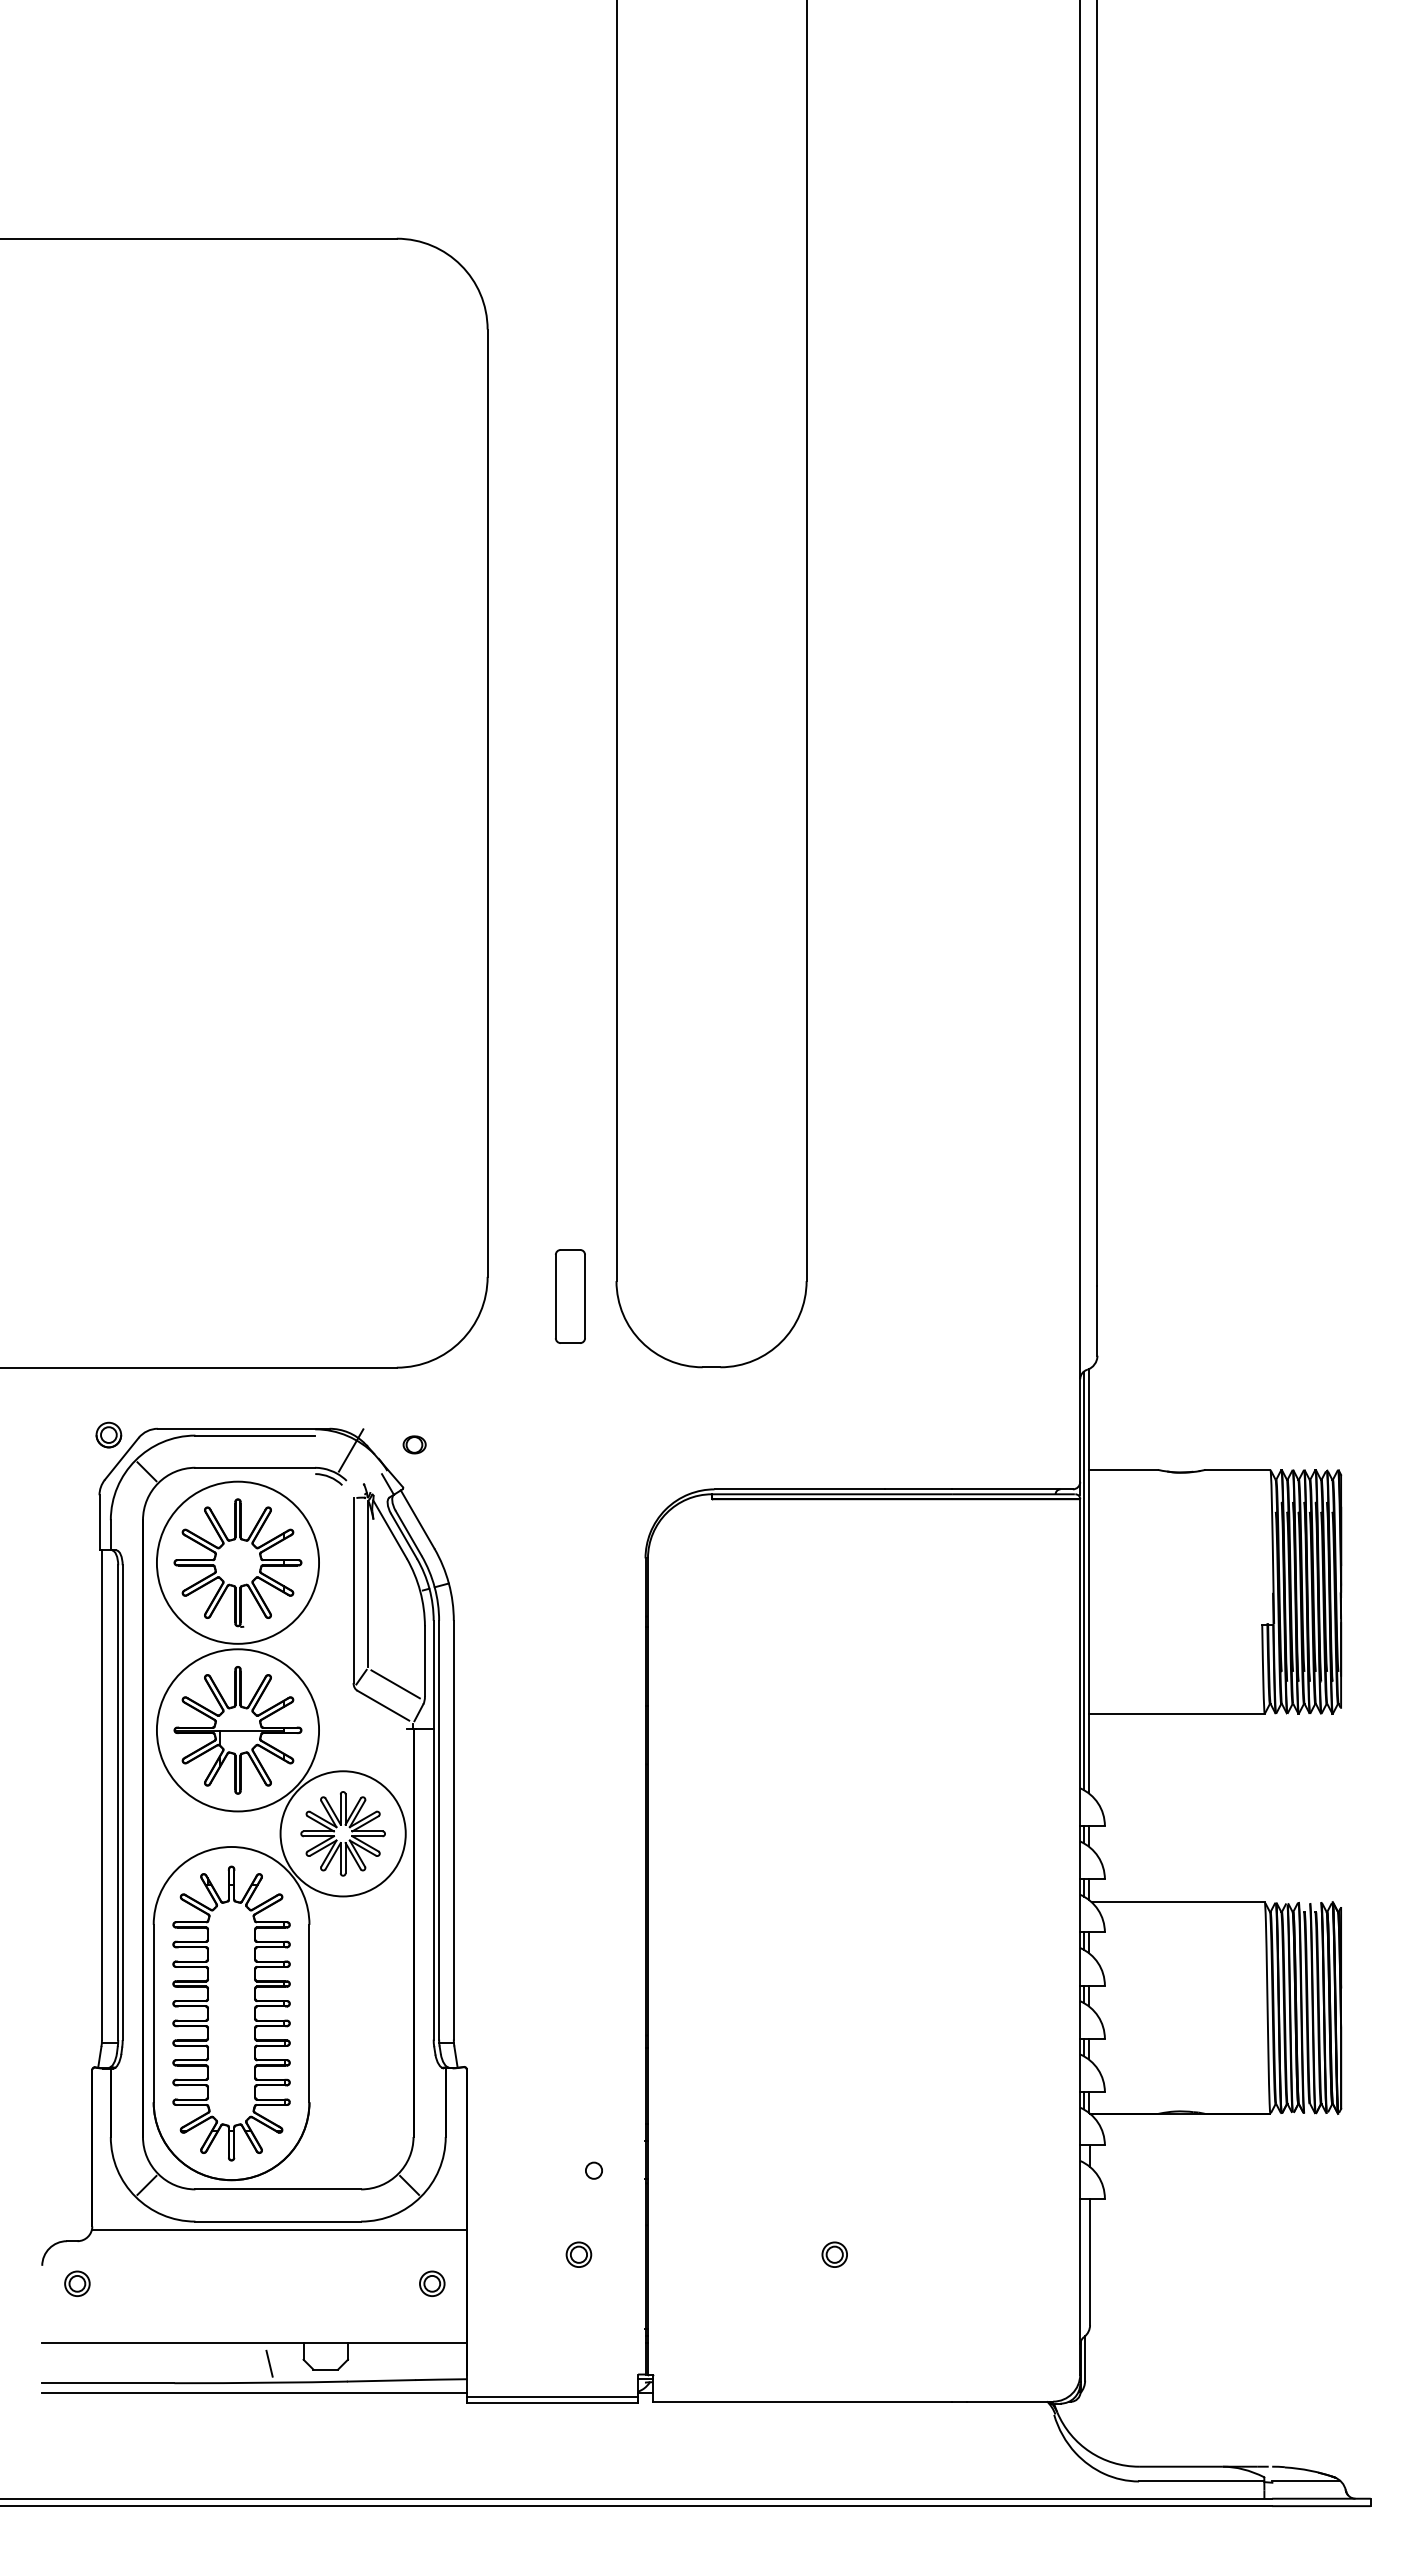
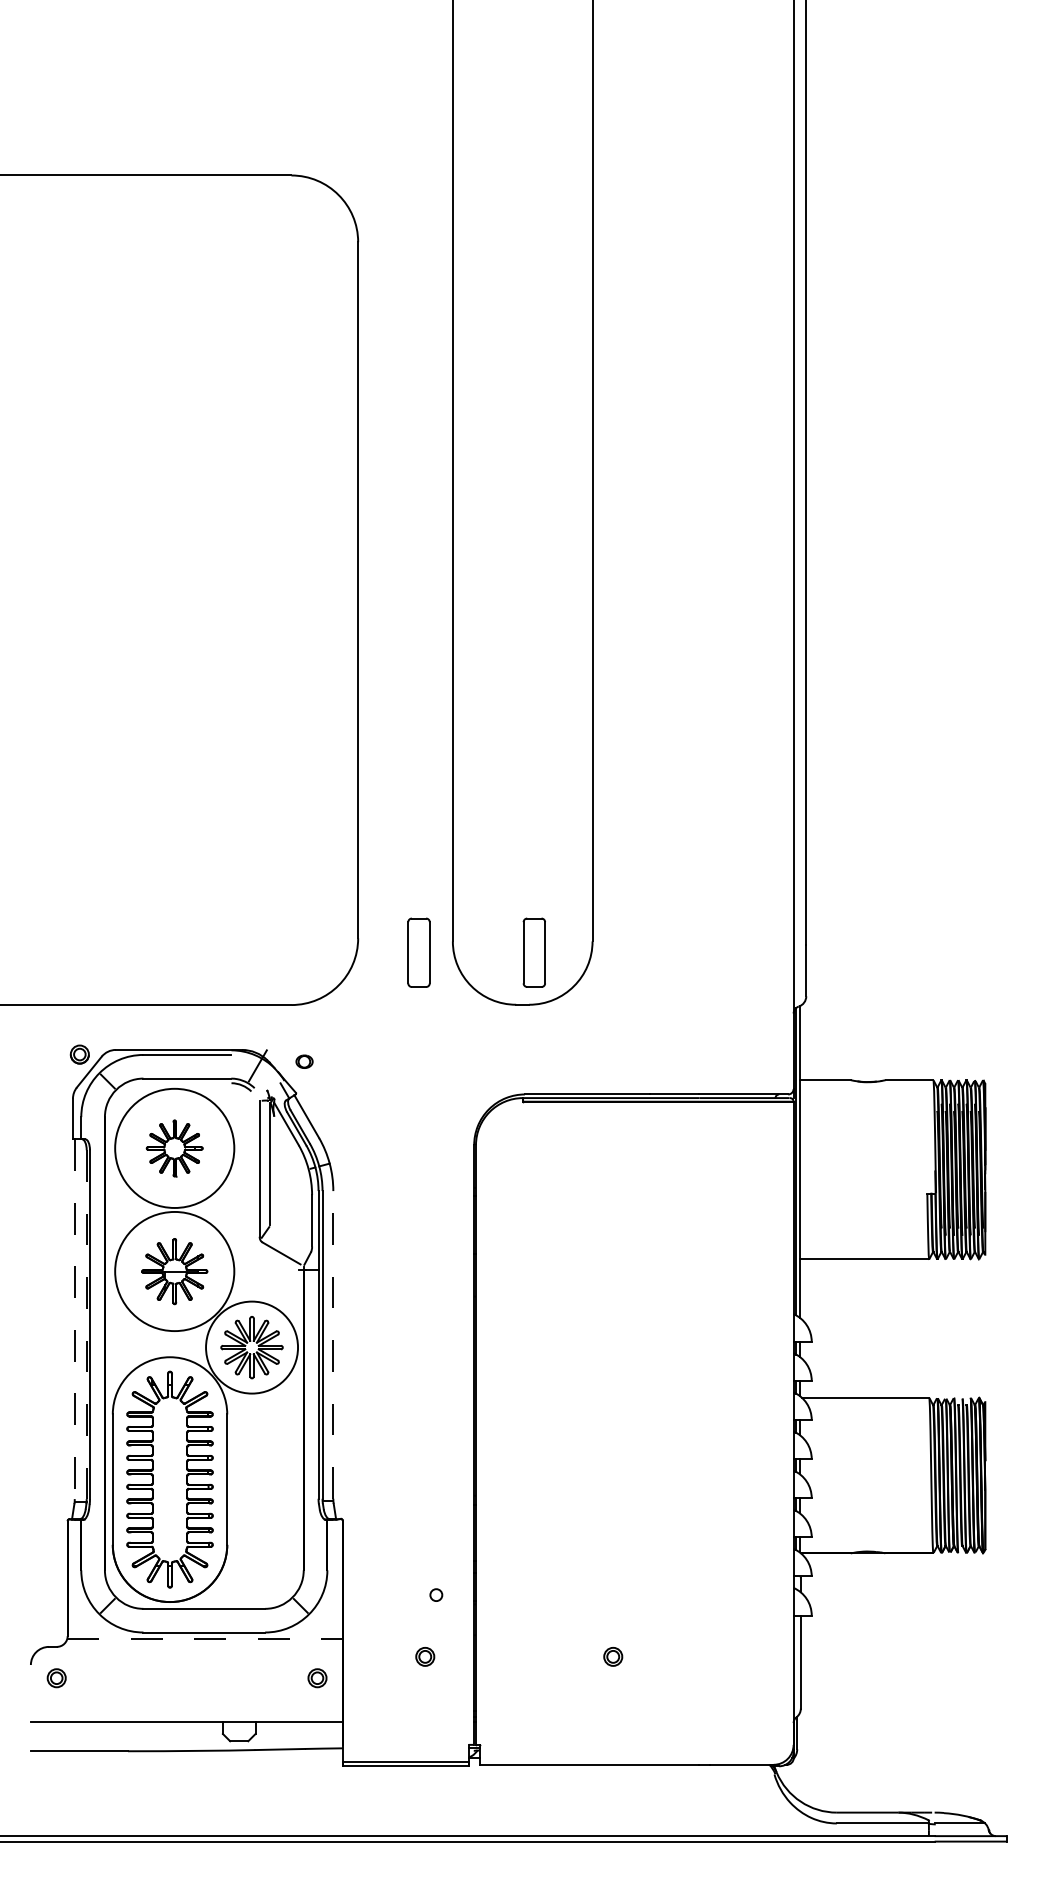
part: (727, 1296) -> (534, 952), added
part: (237, 1562) -> (174, 1148), size x0.6
line: (395, 1684) -> (290, 1237), removed
part: (237, 1730) -> (174, 1271), size x0.7
line: (101, 1795) -> (74, 1319), solid -> dashed
line: (118, 1803) -> (86, 1325), solid -> dashed
line: (453, 1829) -> (333, 1344), solid -> dashed
line: (279, 2230) -> (205, 1639), solid -> dashed
line: (269, 2363) -> (197, 1736), removed
line: (254, 2392) -> (186, 1758), removed

